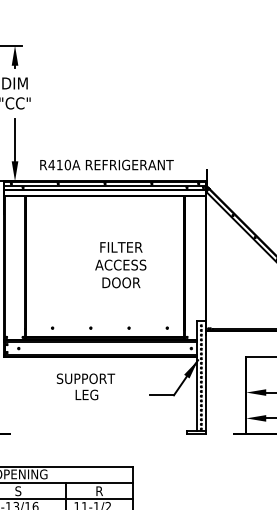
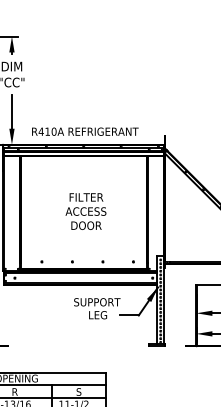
text: (120, 265) -> (85, 211), moved
text: (85, 386) -> (96, 308), moved
text: (18, 491) -> (14, 392), S -> R
text: (99, 491) -> (79, 392), R -> S

